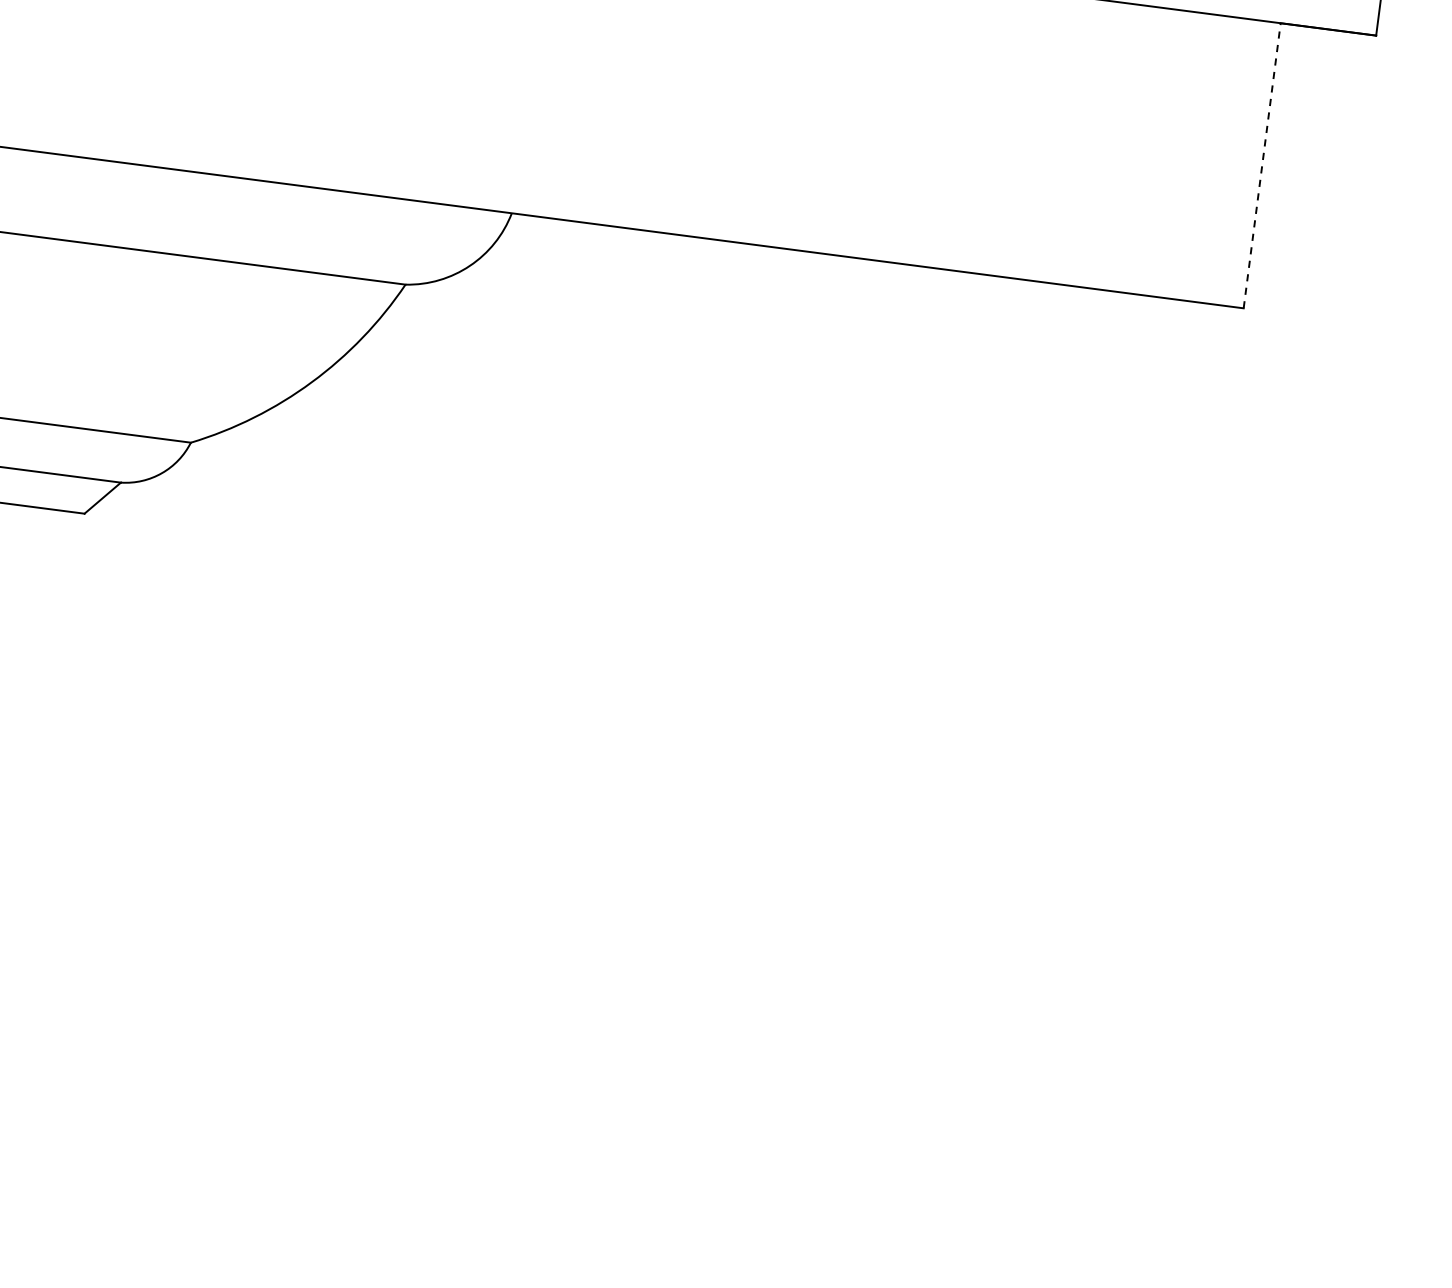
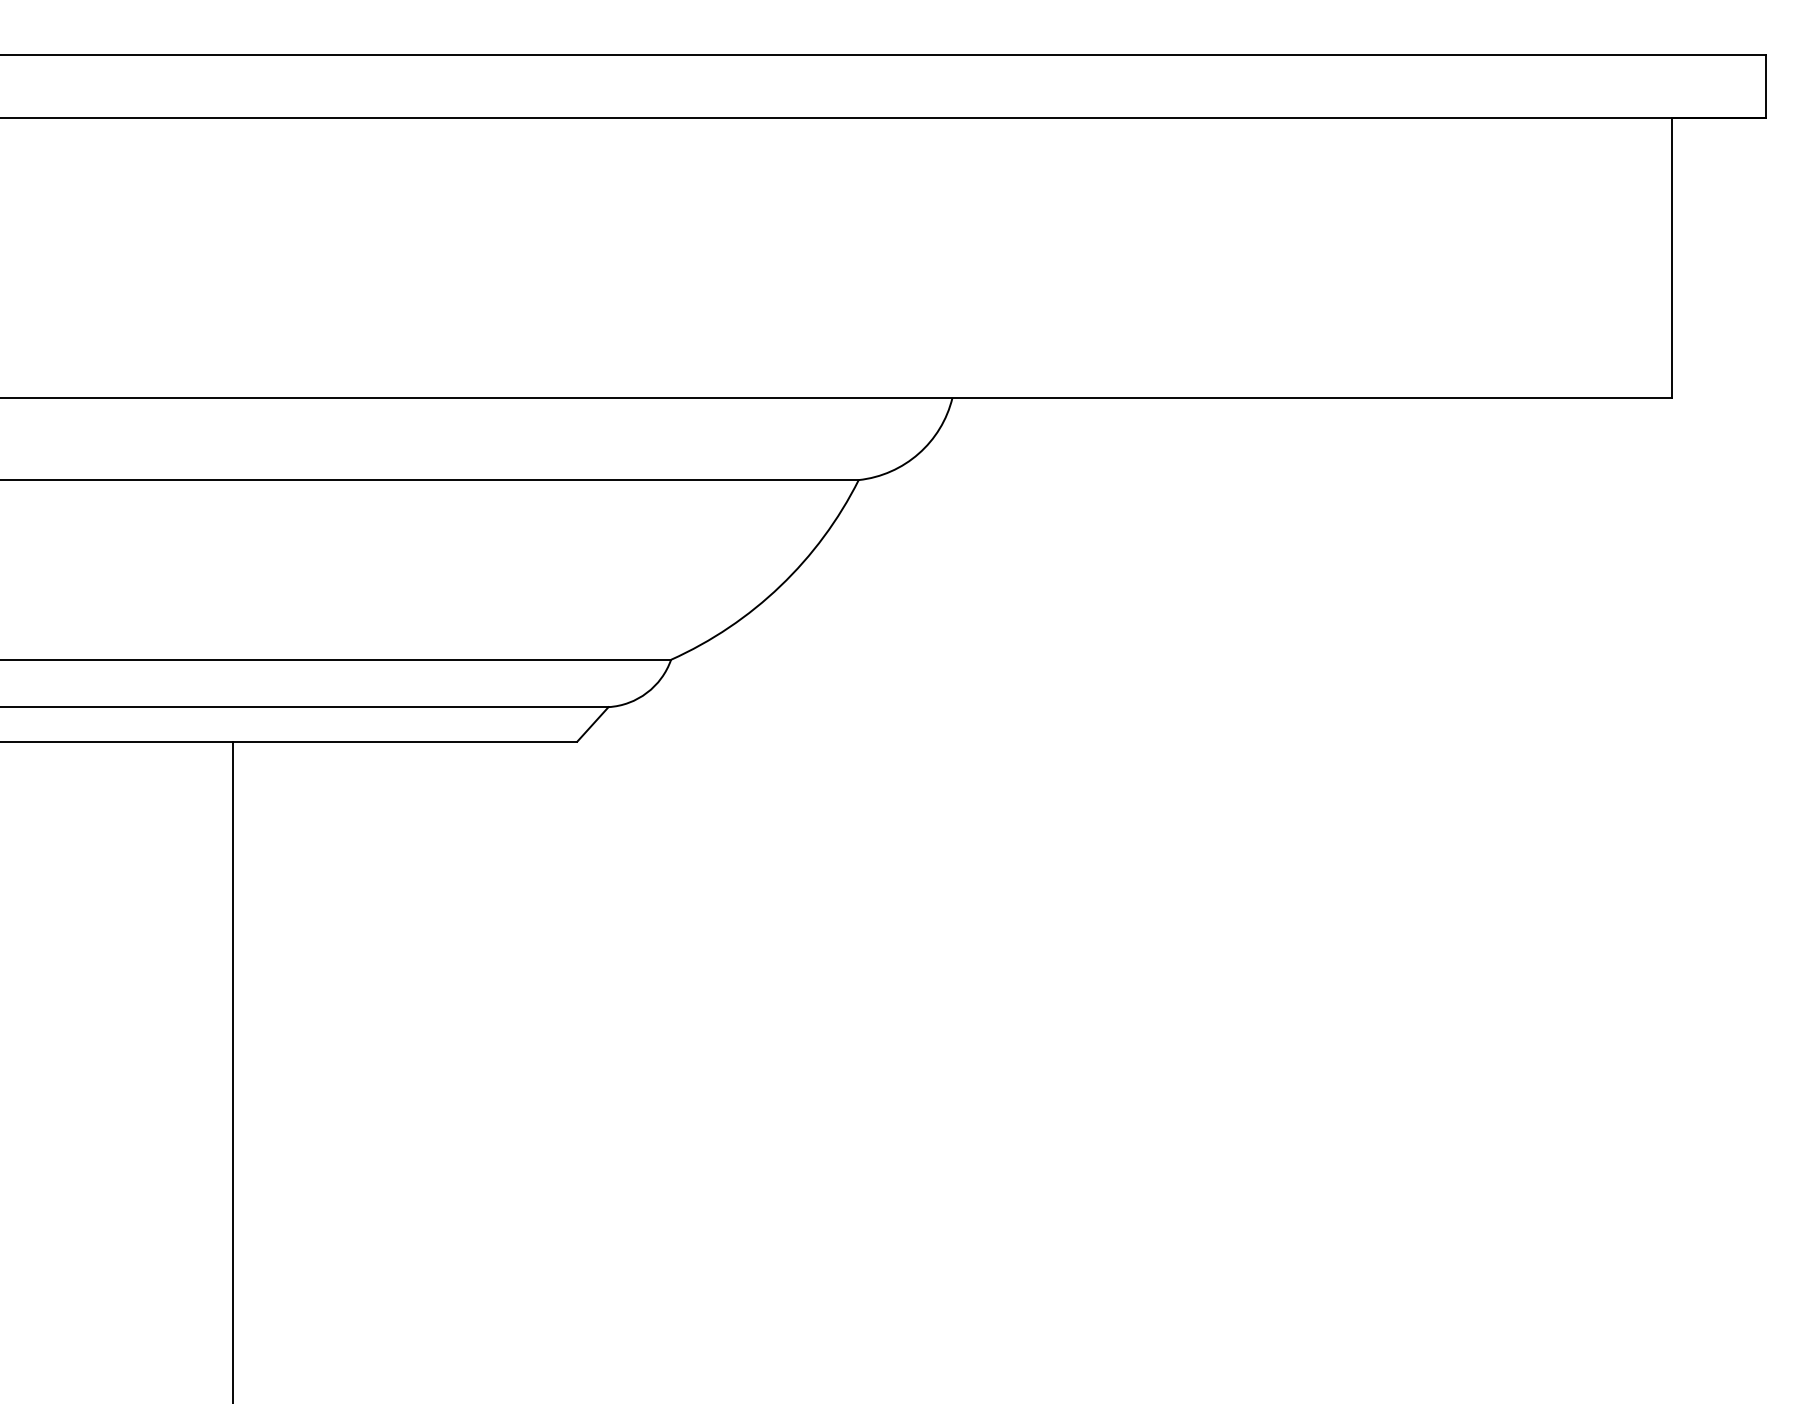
line: (1261, 165) -> (1671, 257), dashed -> solid

